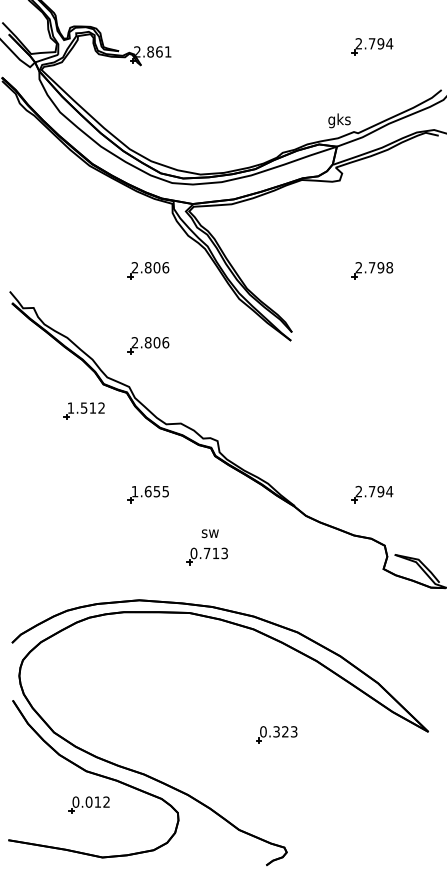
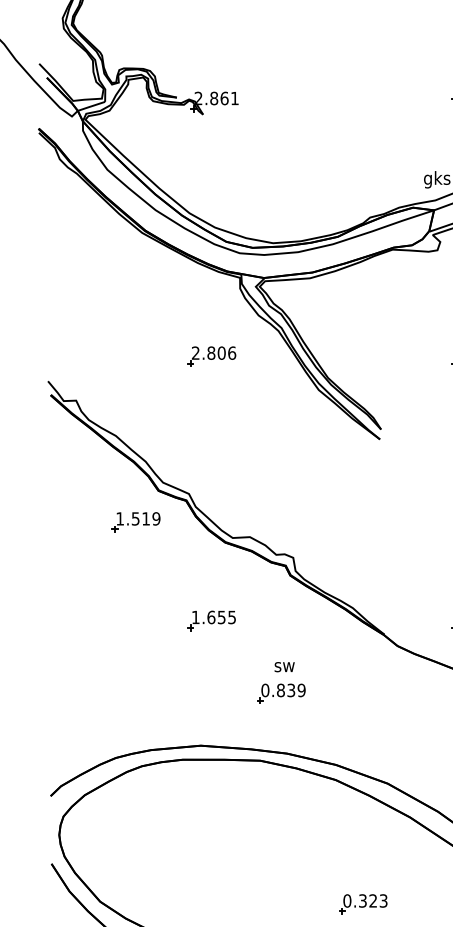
part: (148, 345) -> (211, 444), removed
text: (101, 407) -> (156, 518), 1.512 -> 1.519
text: (215, 553) -> (290, 690), 0.713 -> 0.839

